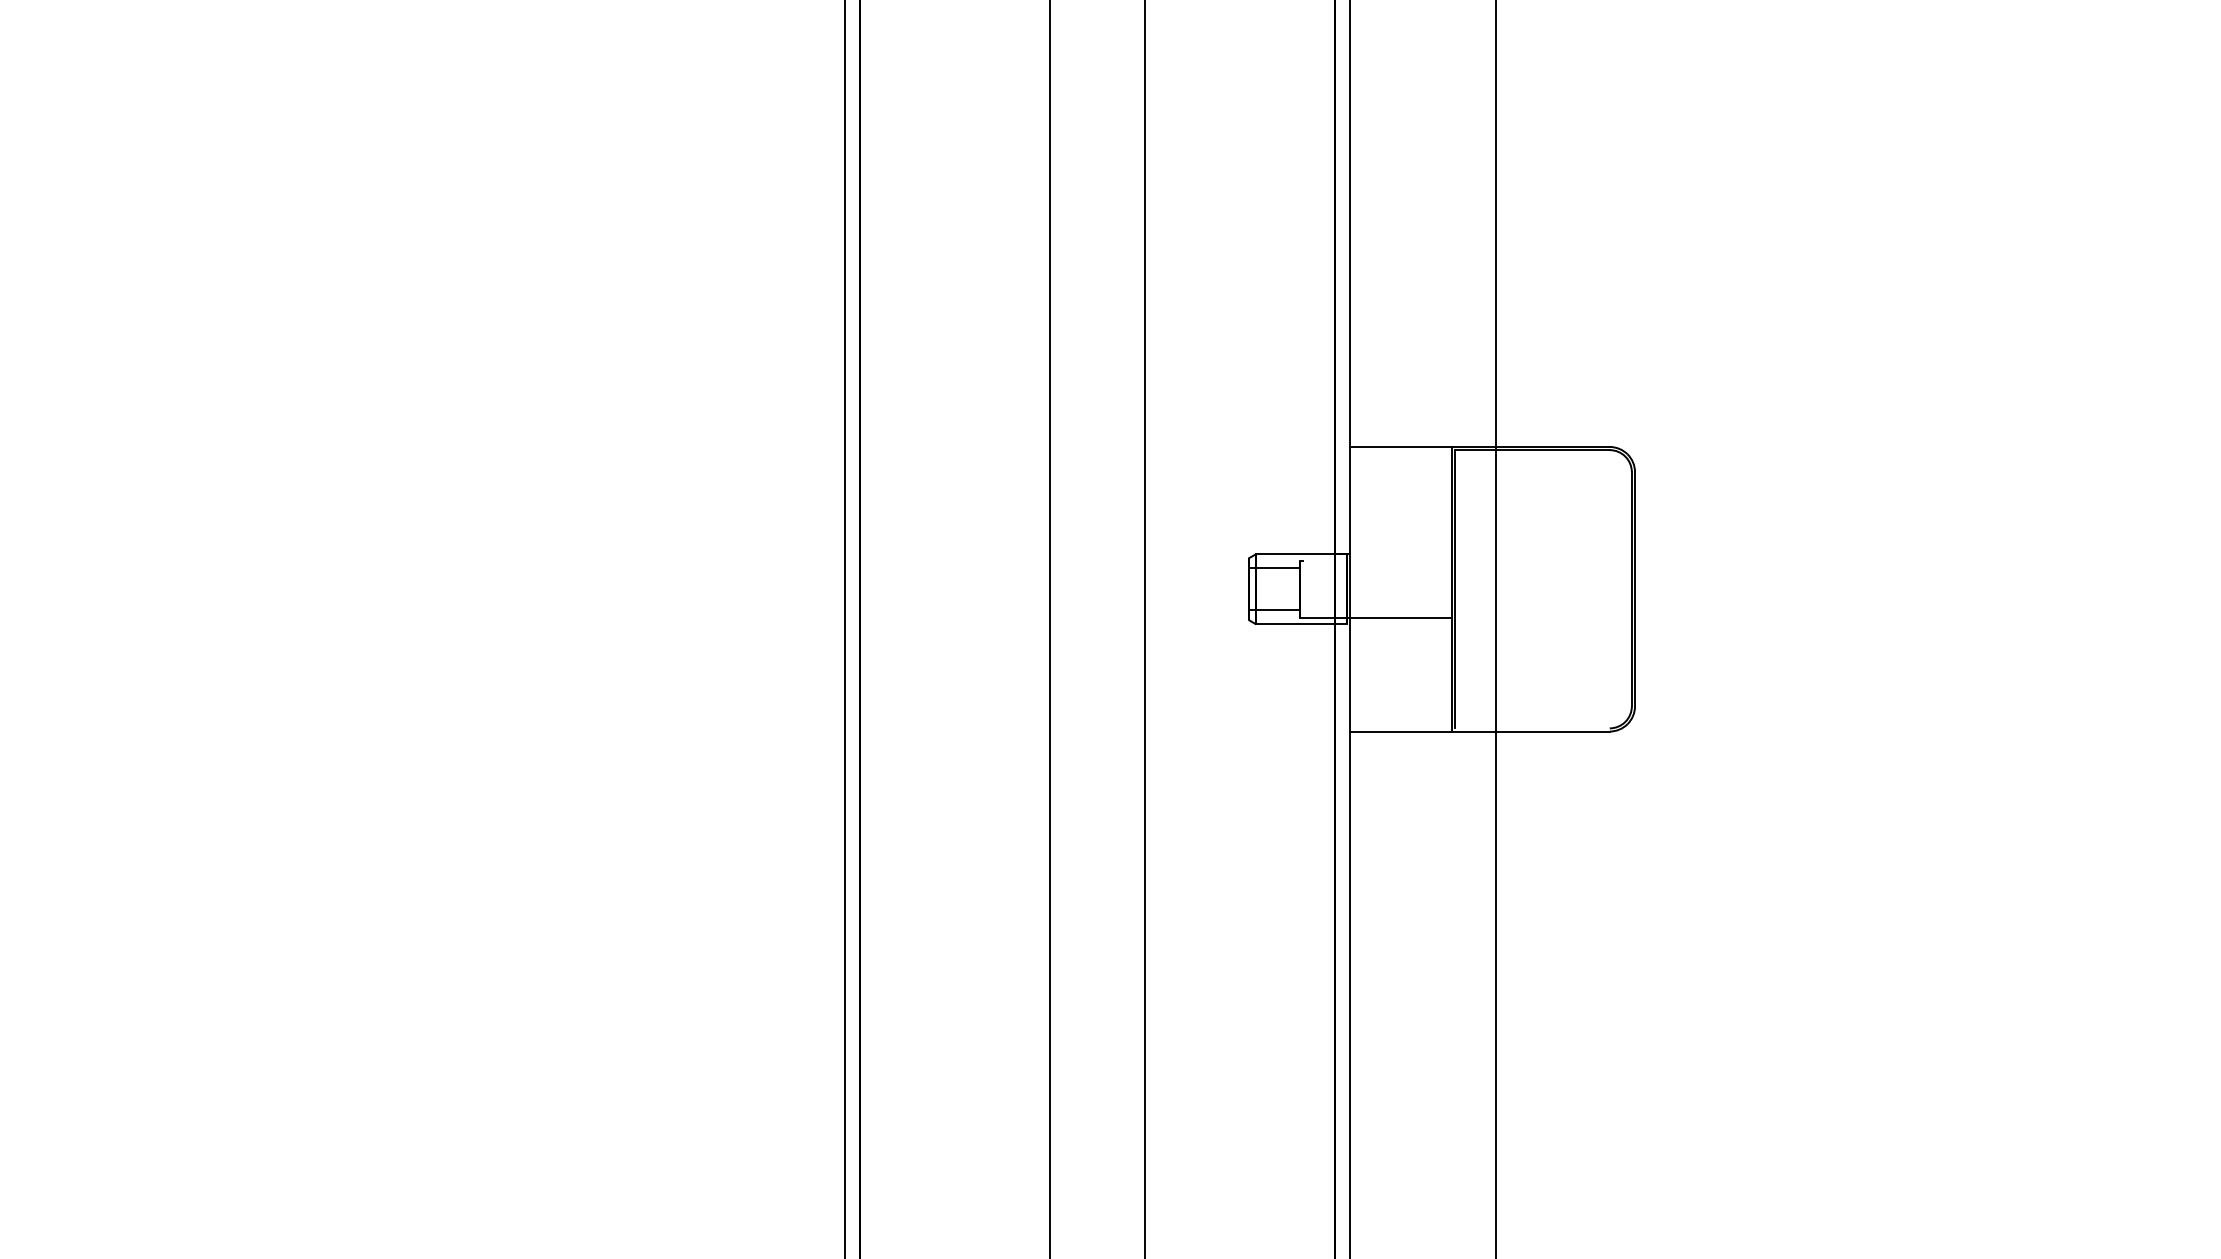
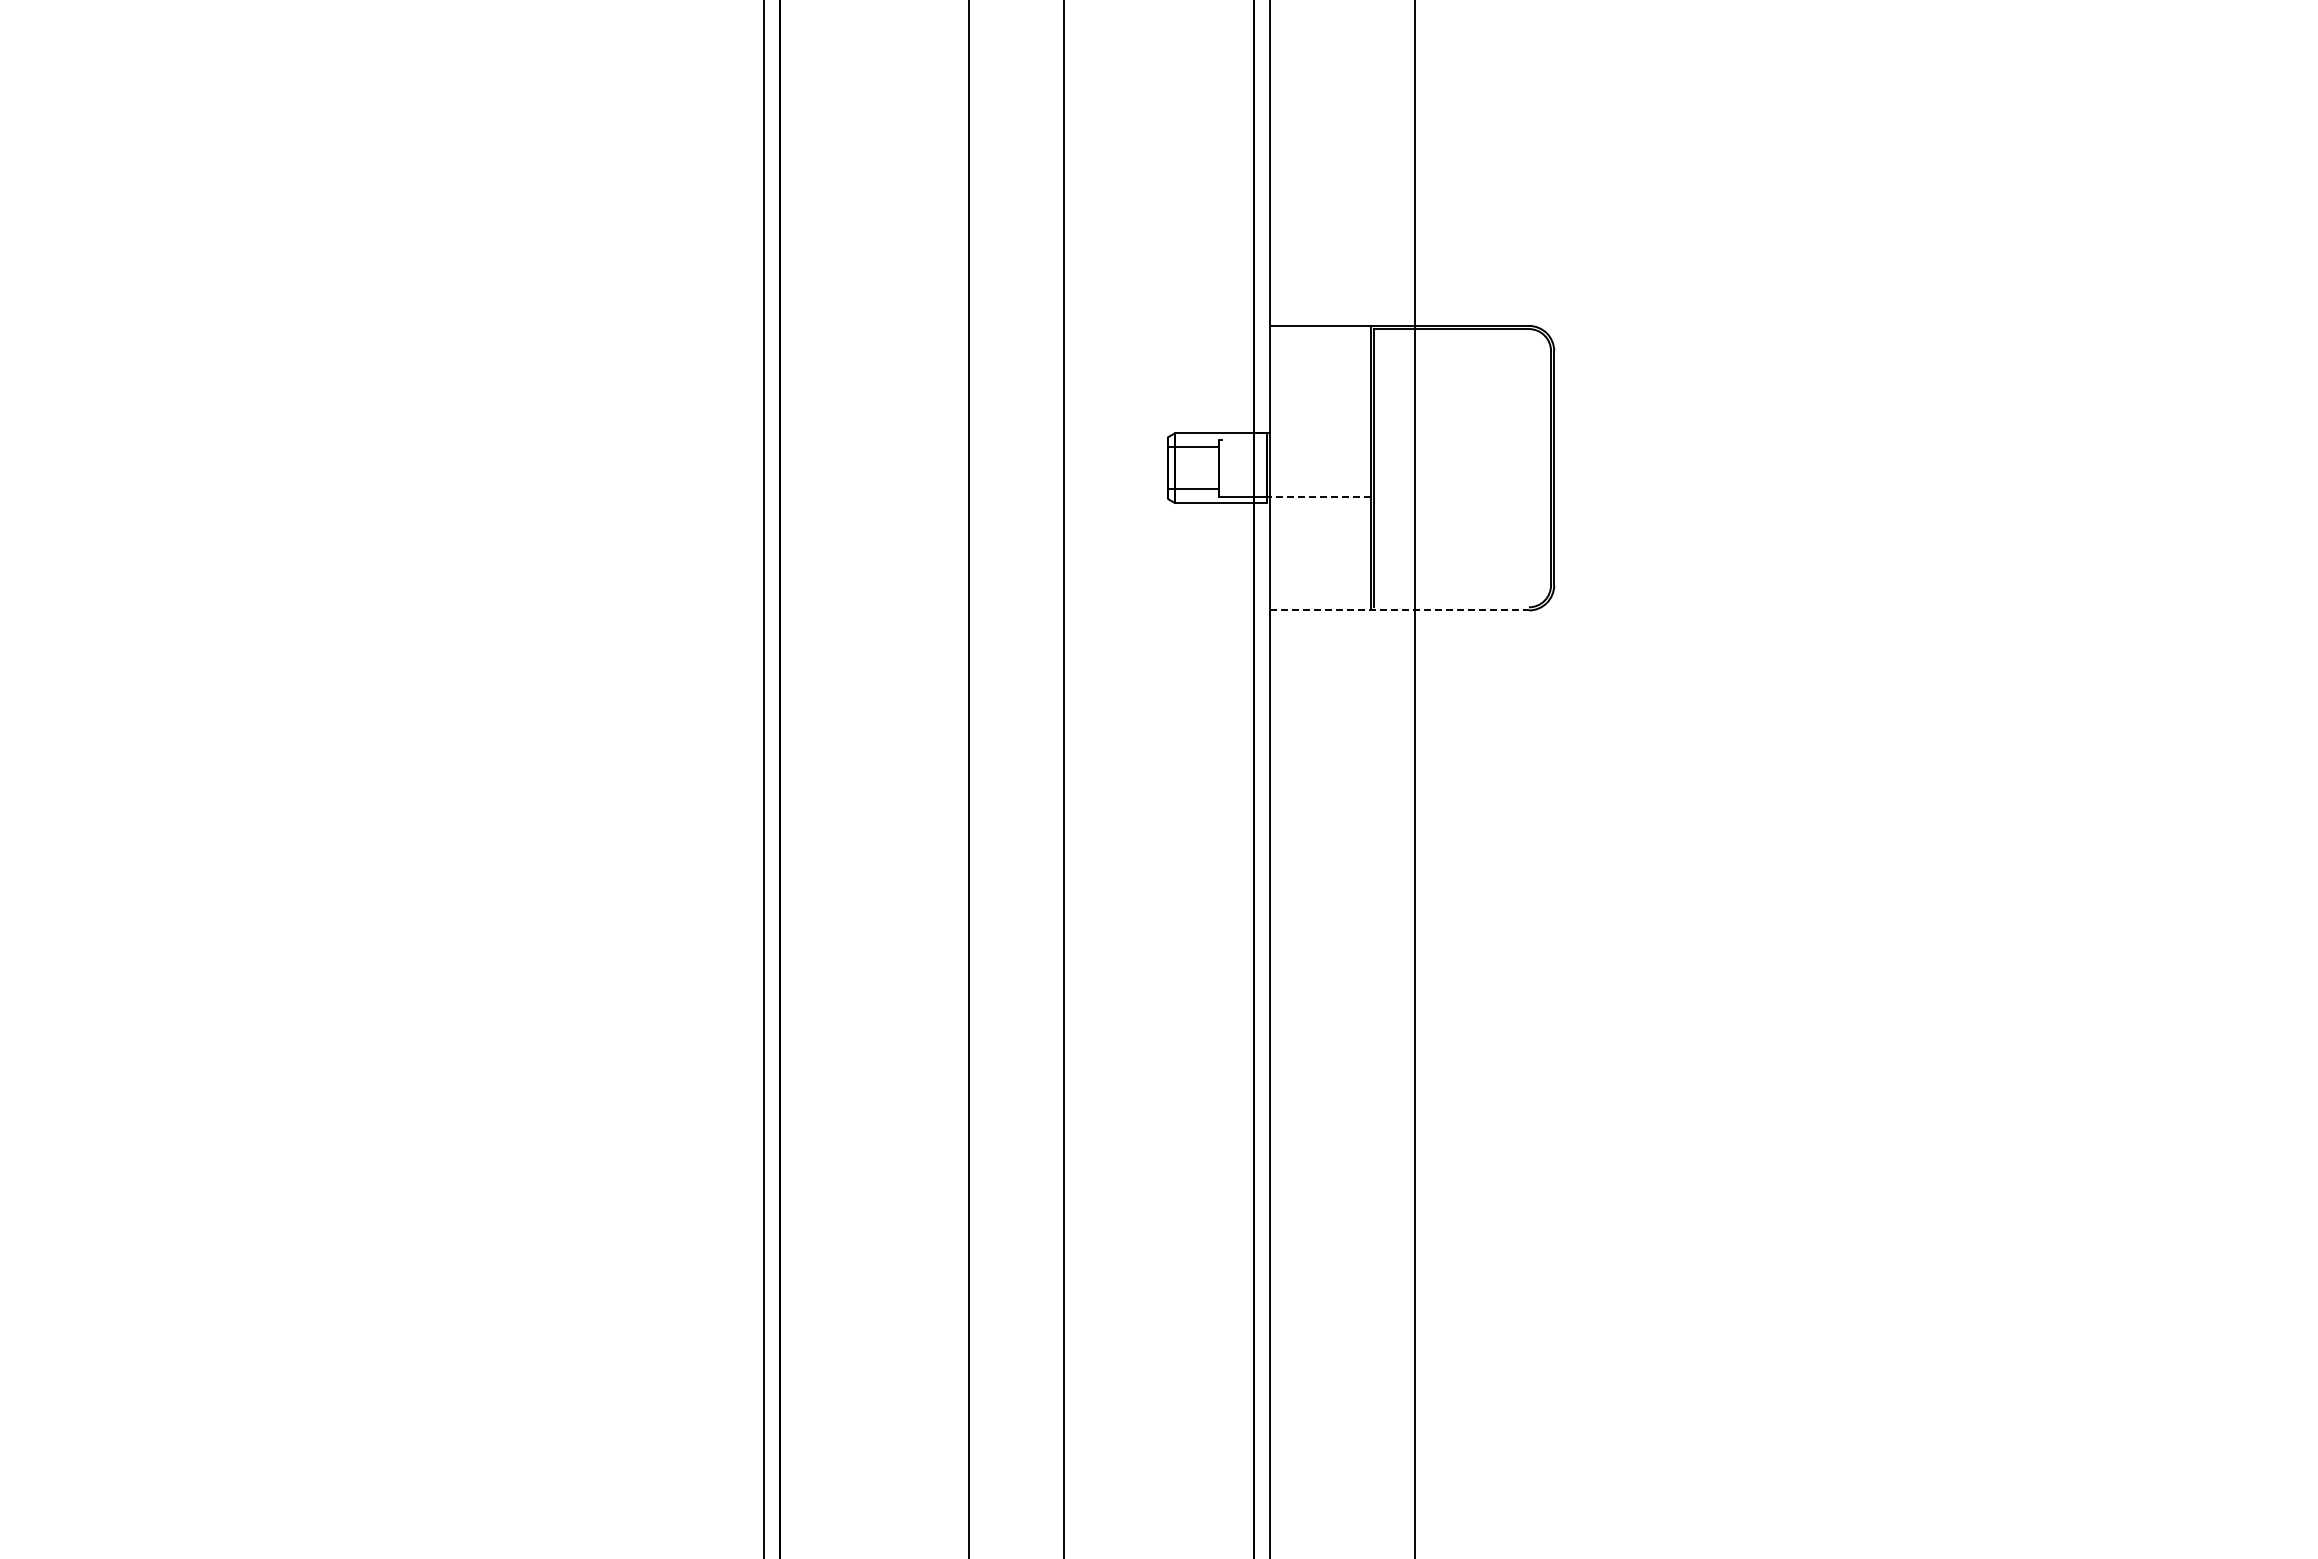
line: (1401, 617) -> (1320, 496), solid -> dashed
line: (1480, 731) -> (1399, 610), solid -> dashed

